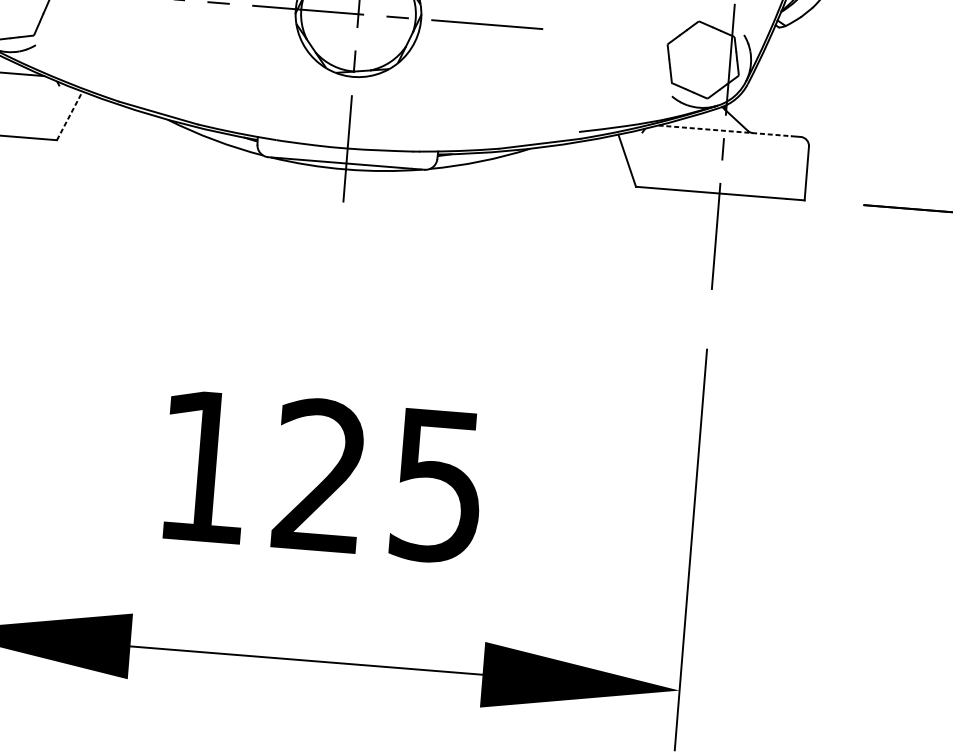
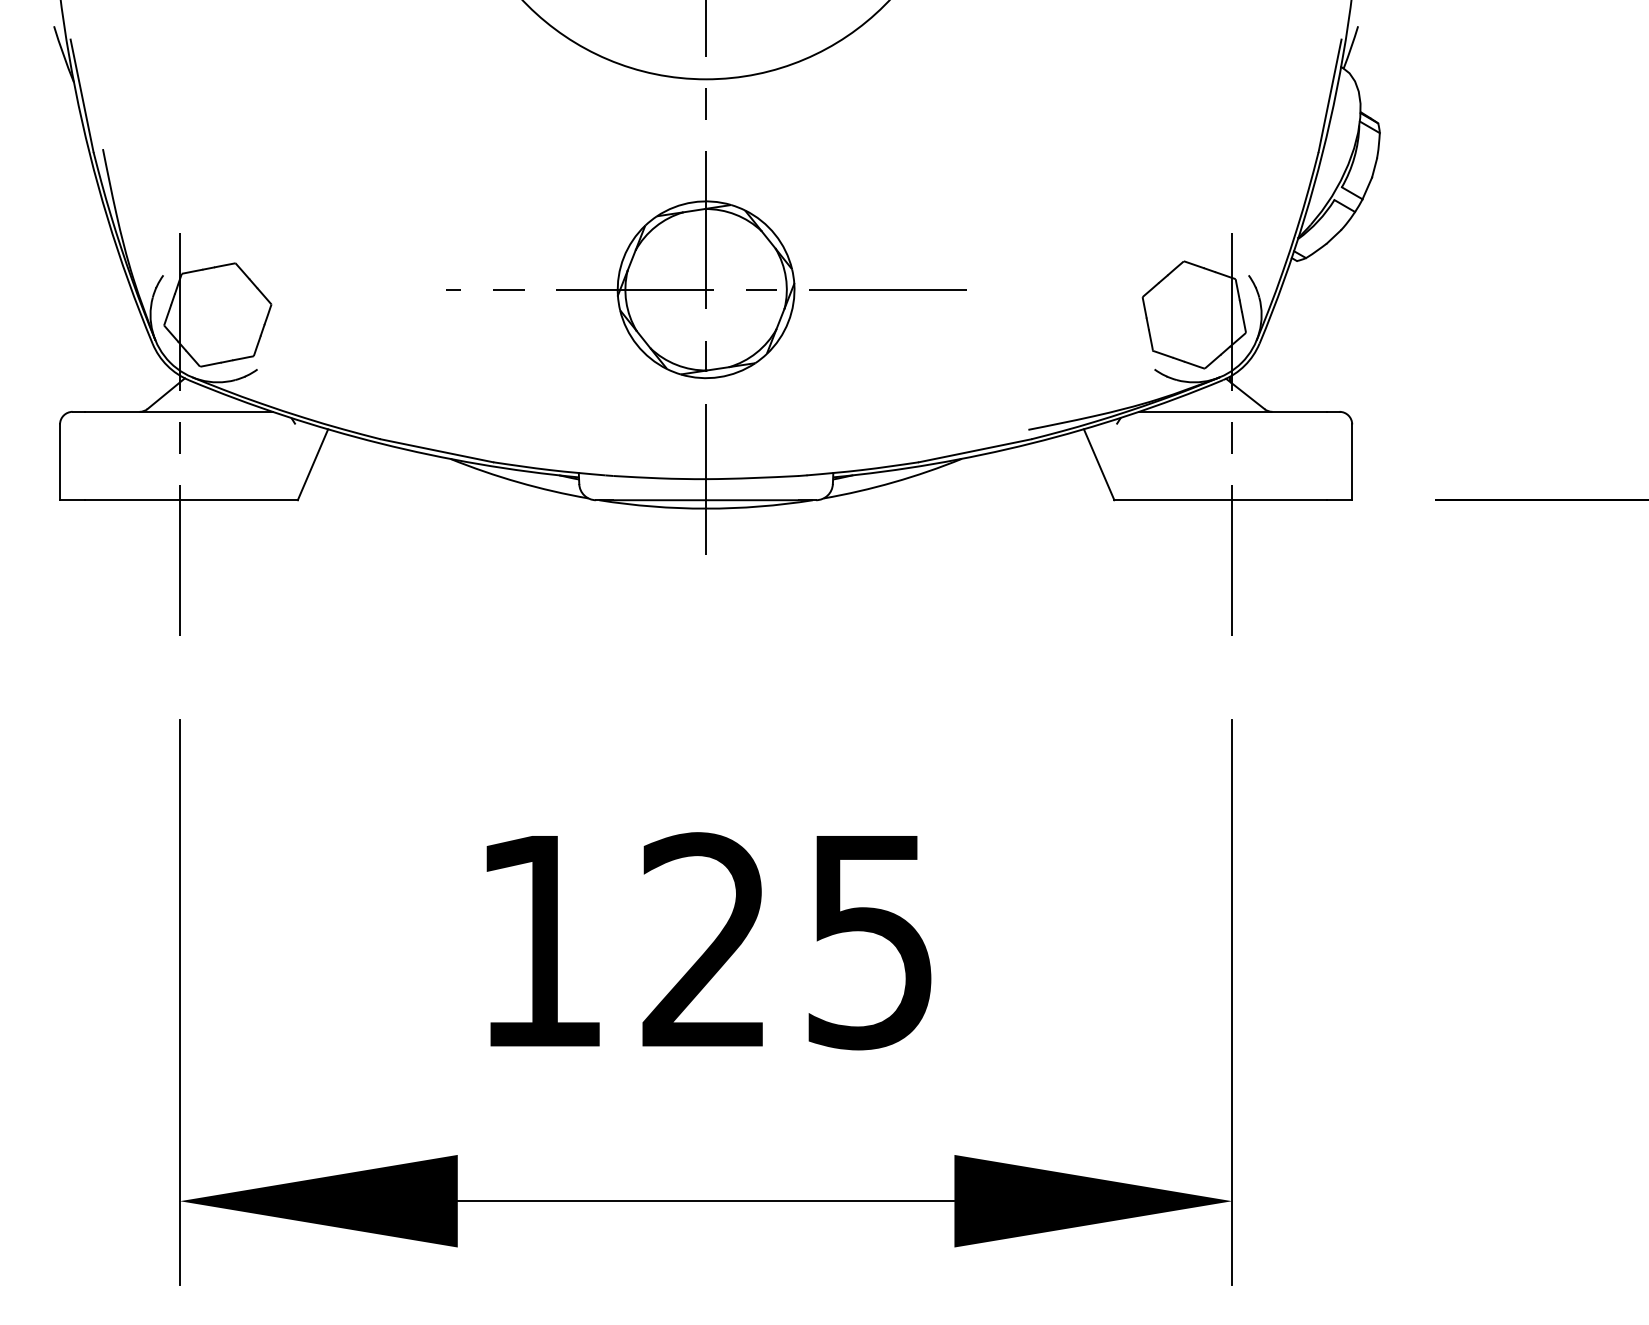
line: (69, 115) -> (312, 464), dashed -> solid
line: (725, 130) -> (1233, 411), dashed -> solid

